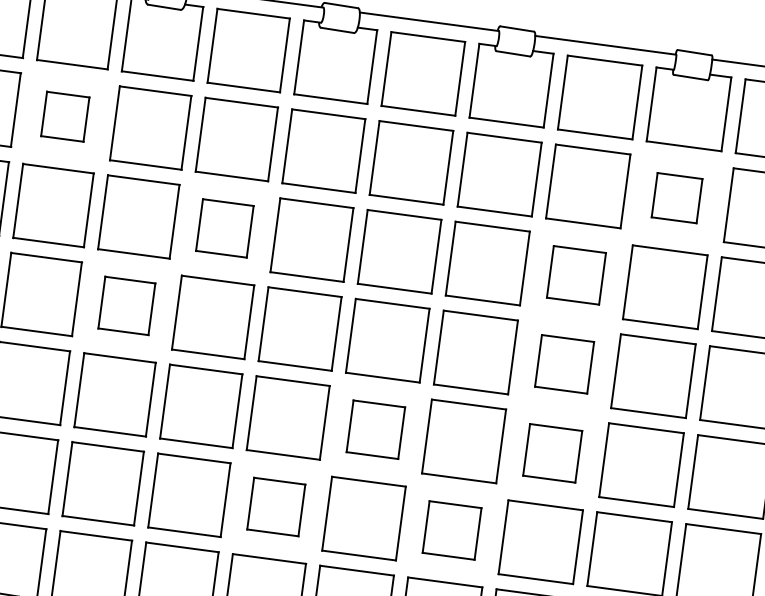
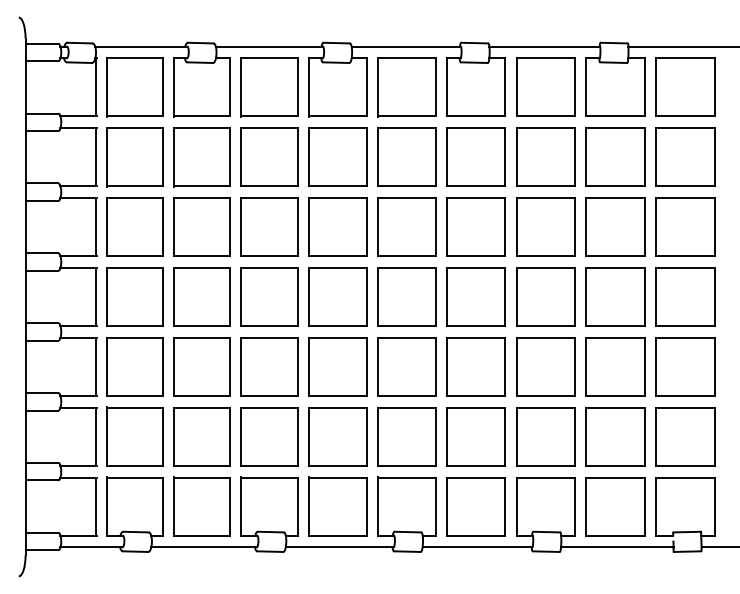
part: (64, 116) -> (134, 157), size x1.67
part: (677, 197) -> (615, 156), size x1.67
part: (224, 227) -> (269, 226), size x1.43
part: (576, 274) -> (545, 226), size x1.43
part: (126, 305) -> (201, 296), size x1.43
part: (564, 363) -> (545, 296), size x1.43
part: (375, 429) -> (406, 366), size x1.43
part: (552, 452) -> (545, 366), size x1.43
part: (275, 506) -> (337, 436), size x1.43
part: (451, 530) -> (475, 436), size x1.43

